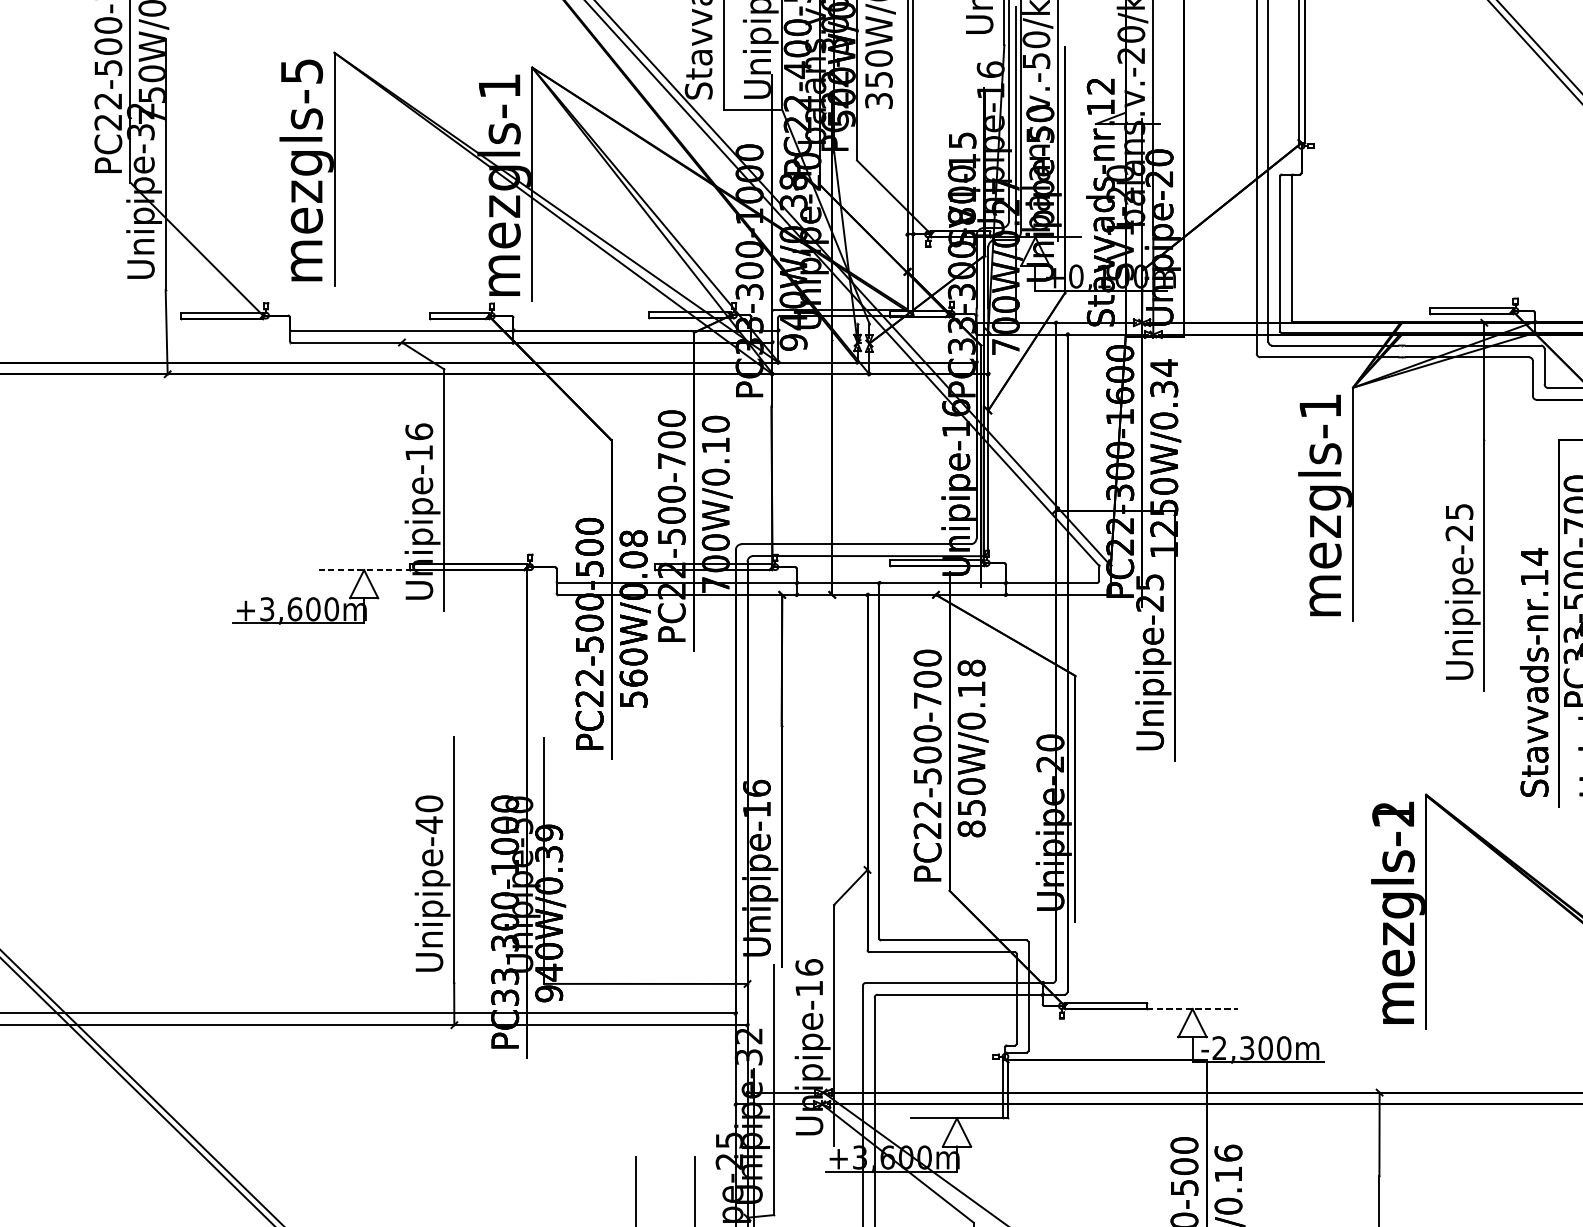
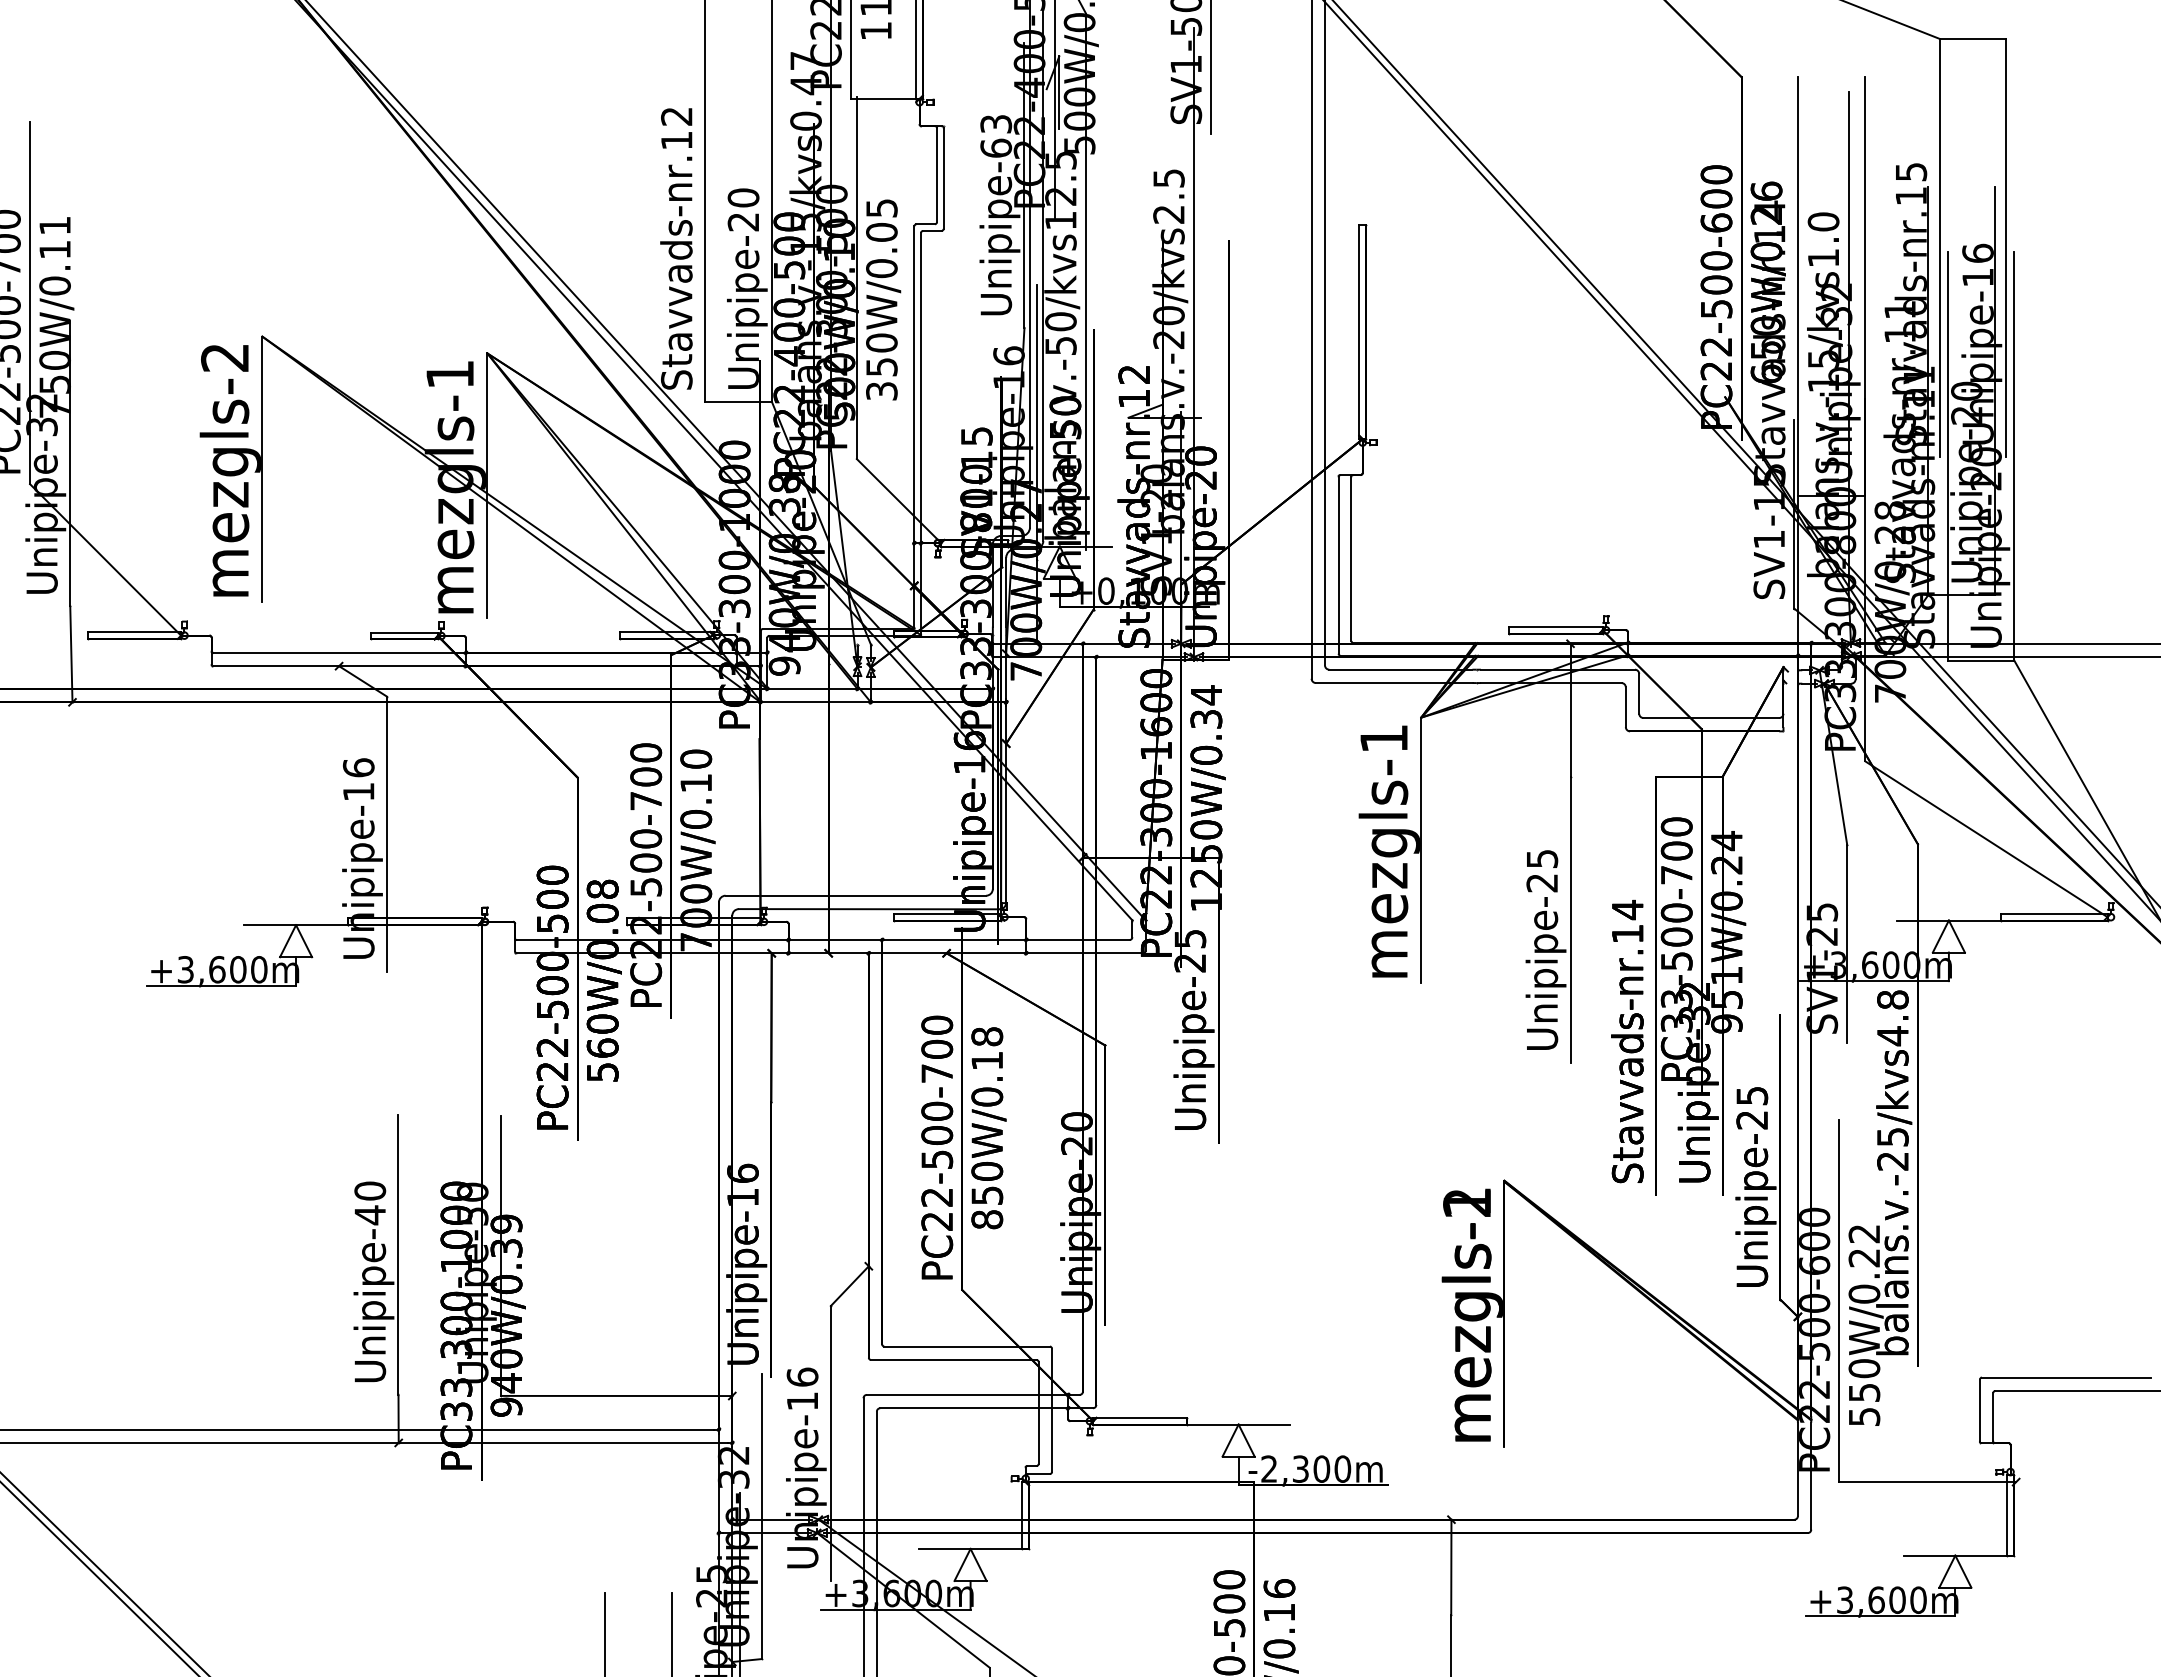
text: (302, 71) -> (225, 357), mezgls-5 -> mezgls-2
line: (364, 570) -> (296, 925), dashed -> solid
line: (1192, 1008) -> (1238, 1424), dashed -> solid

